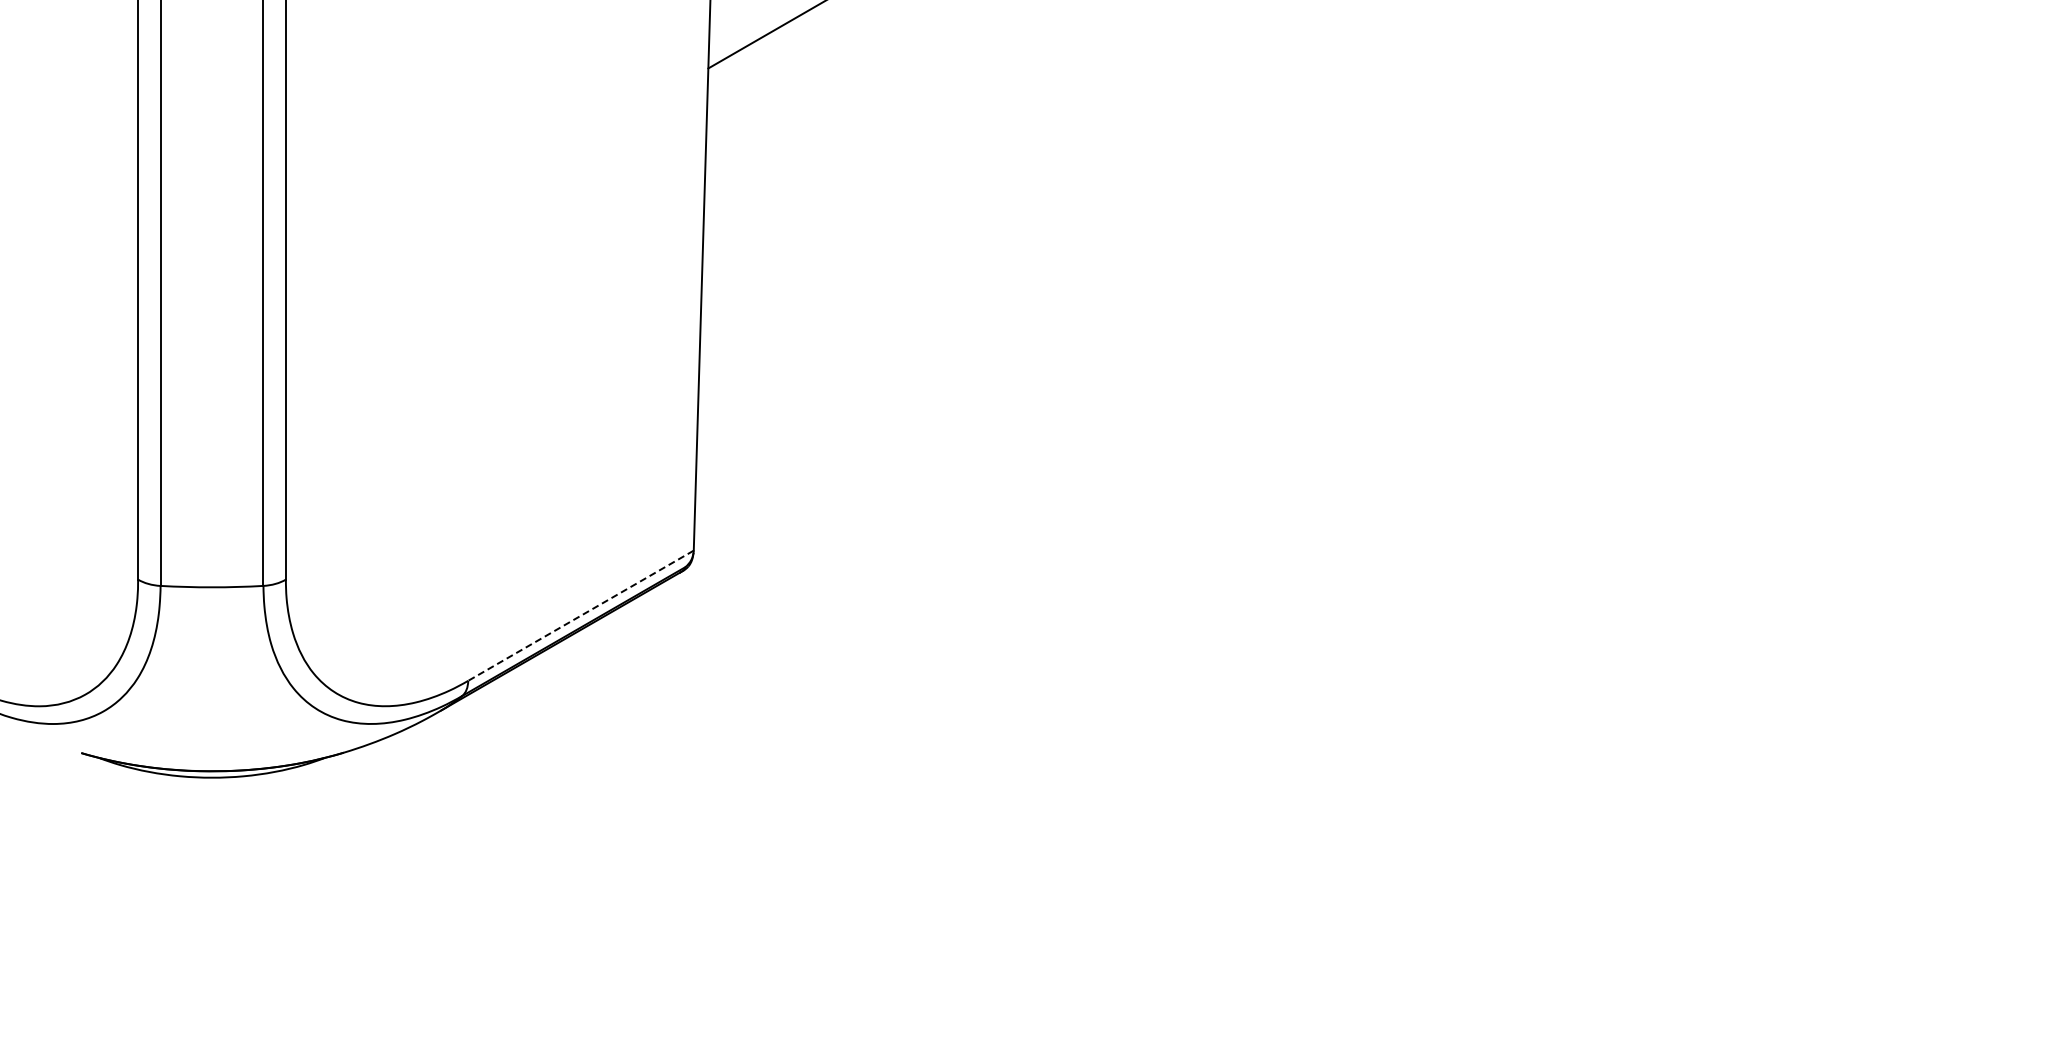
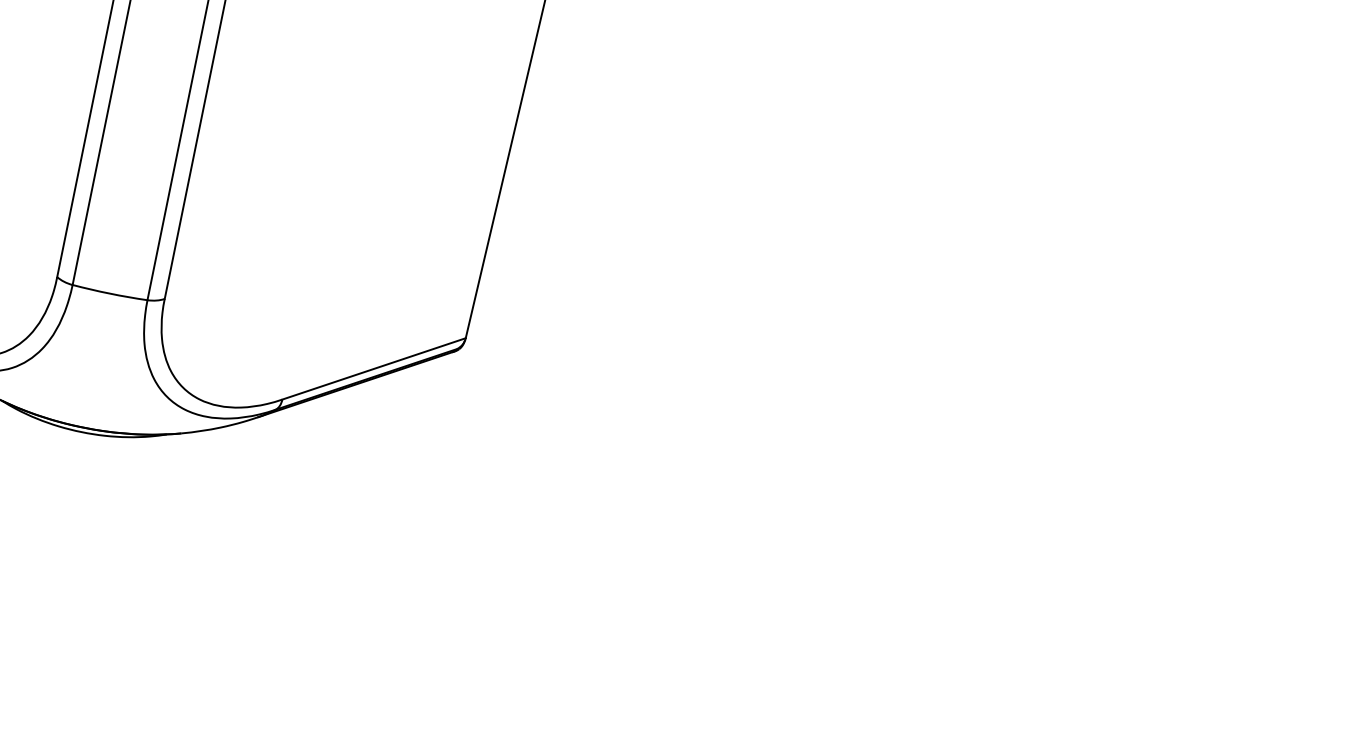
line: (580, 615) -> (373, 368), dashed -> solid

